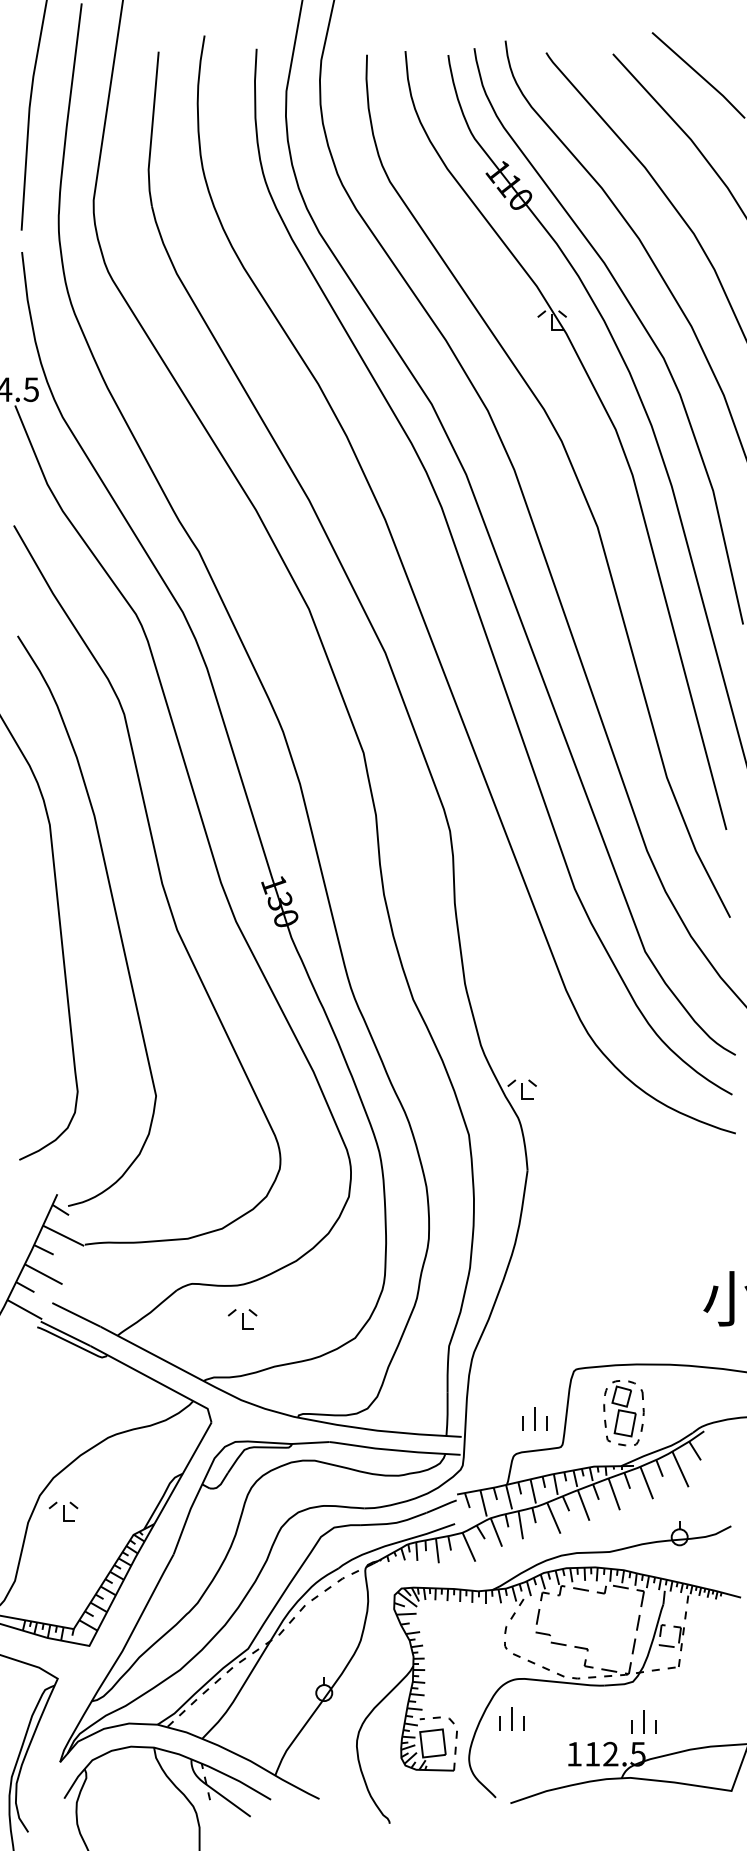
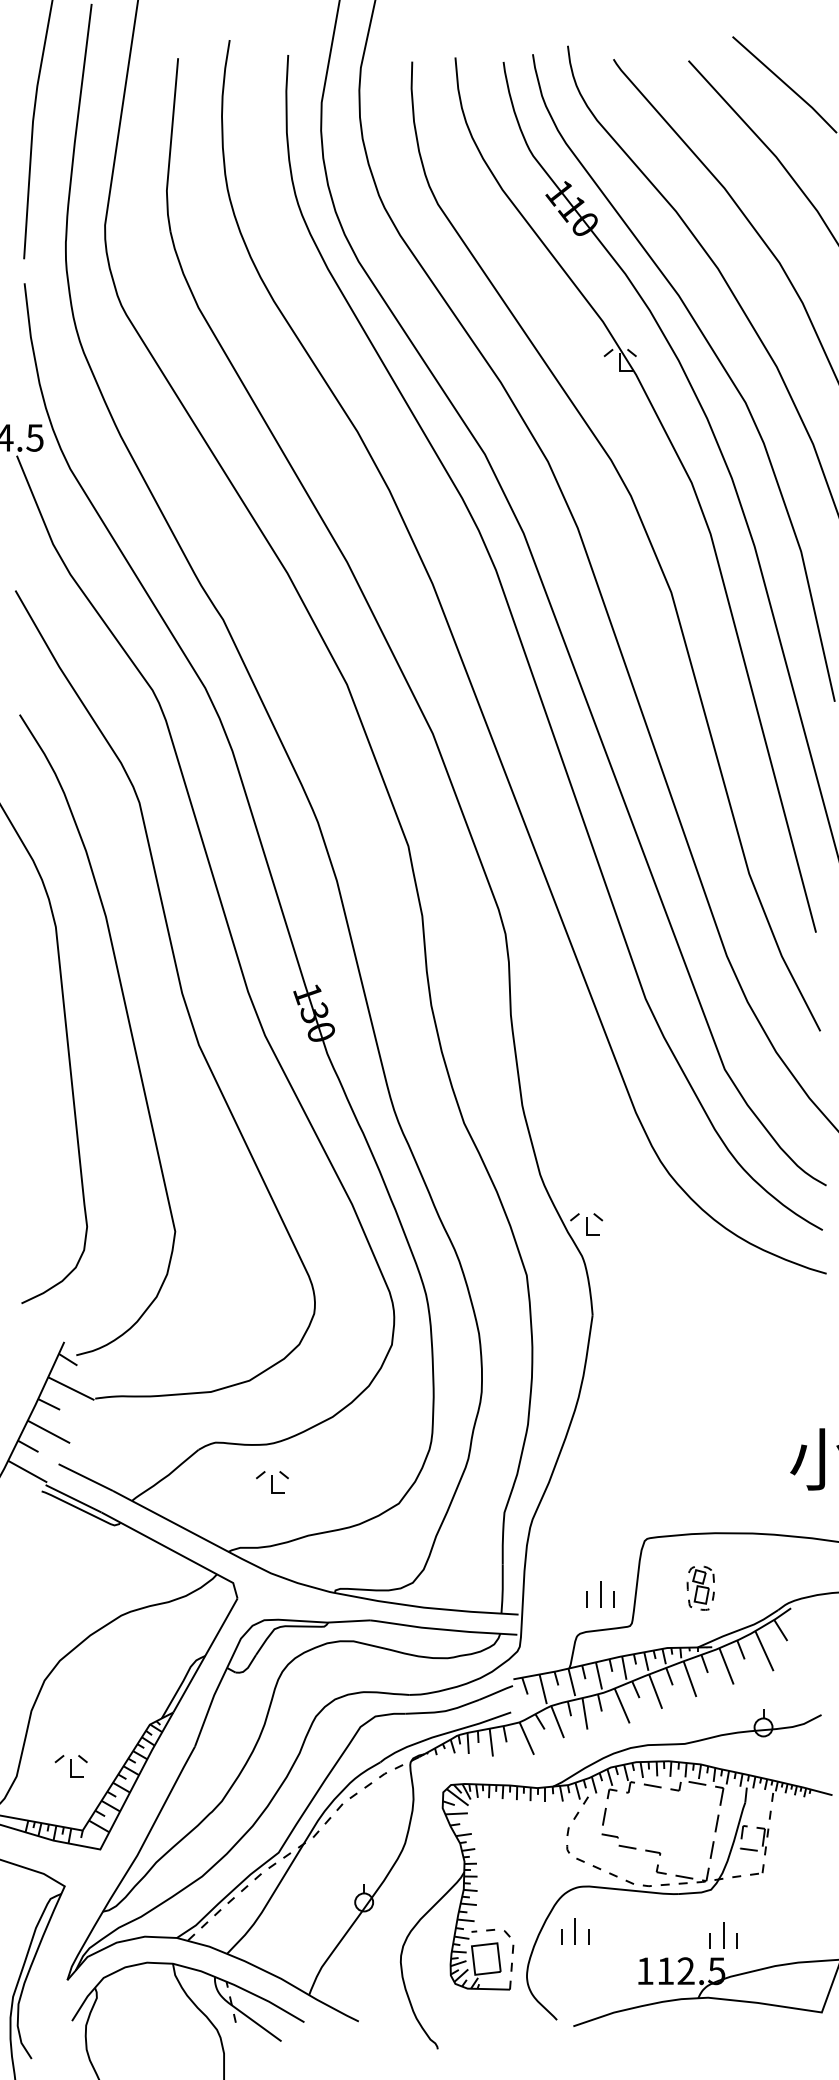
part: (623, 1413) -> (700, 1588), size x0.6
part: (63, 1511) -> (71, 1765), moved

